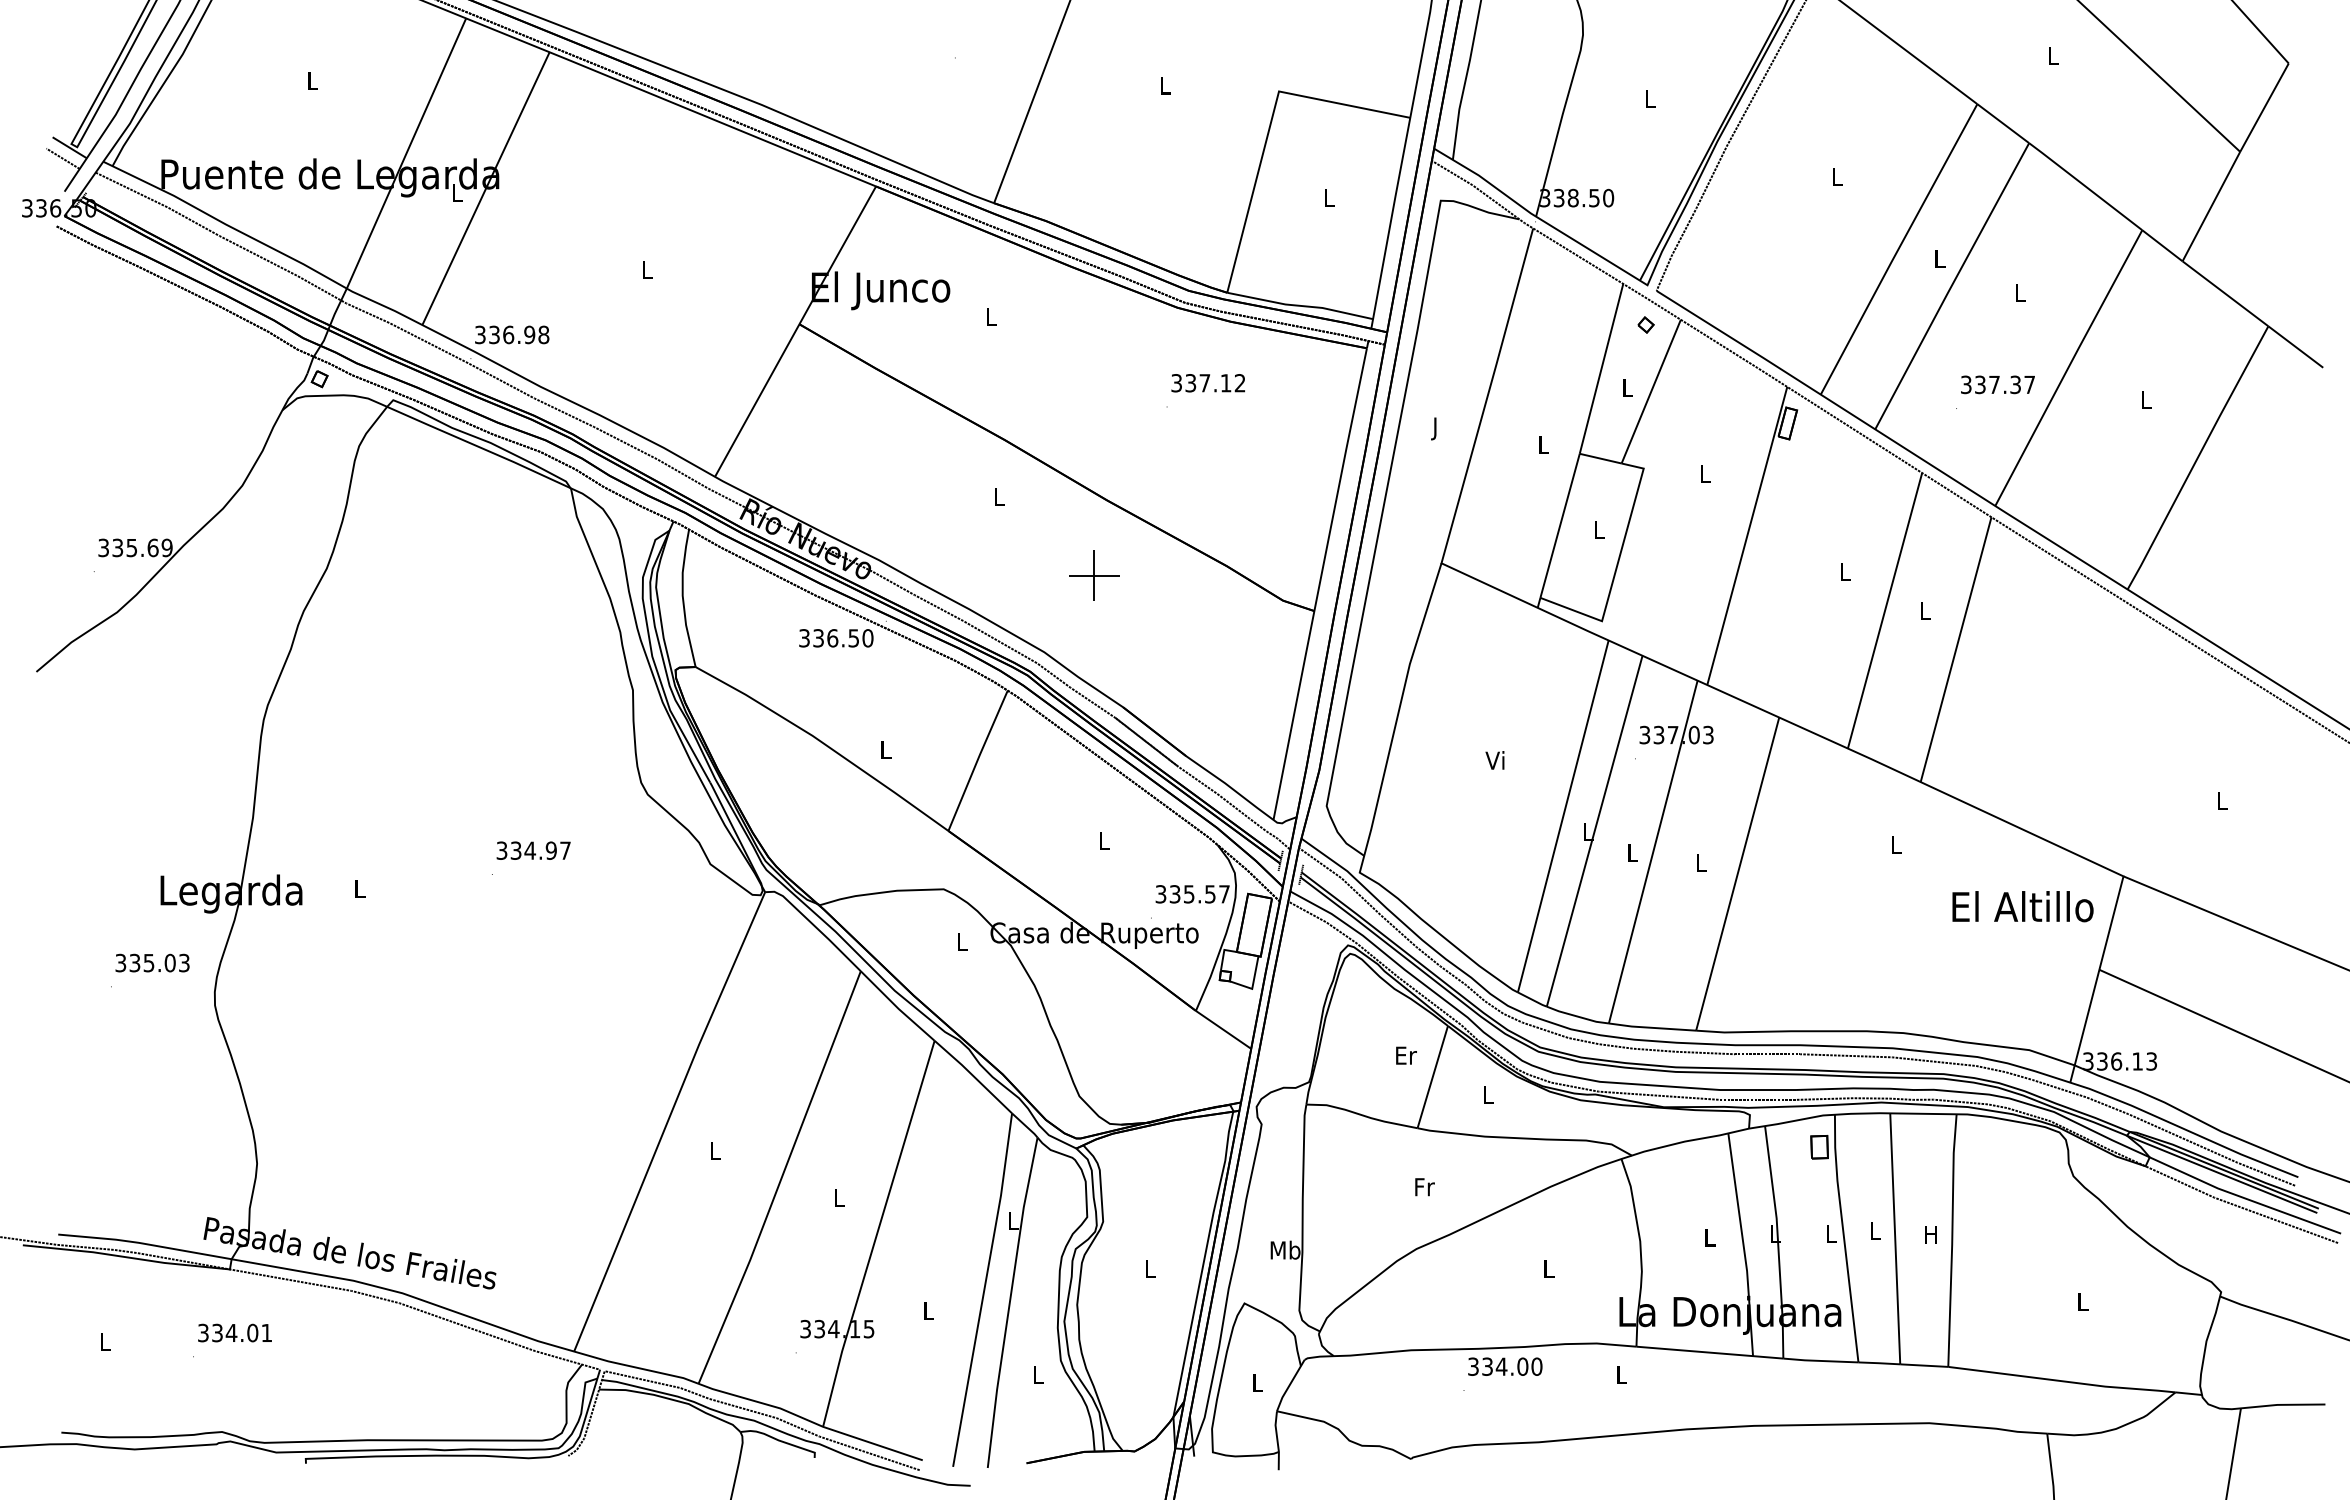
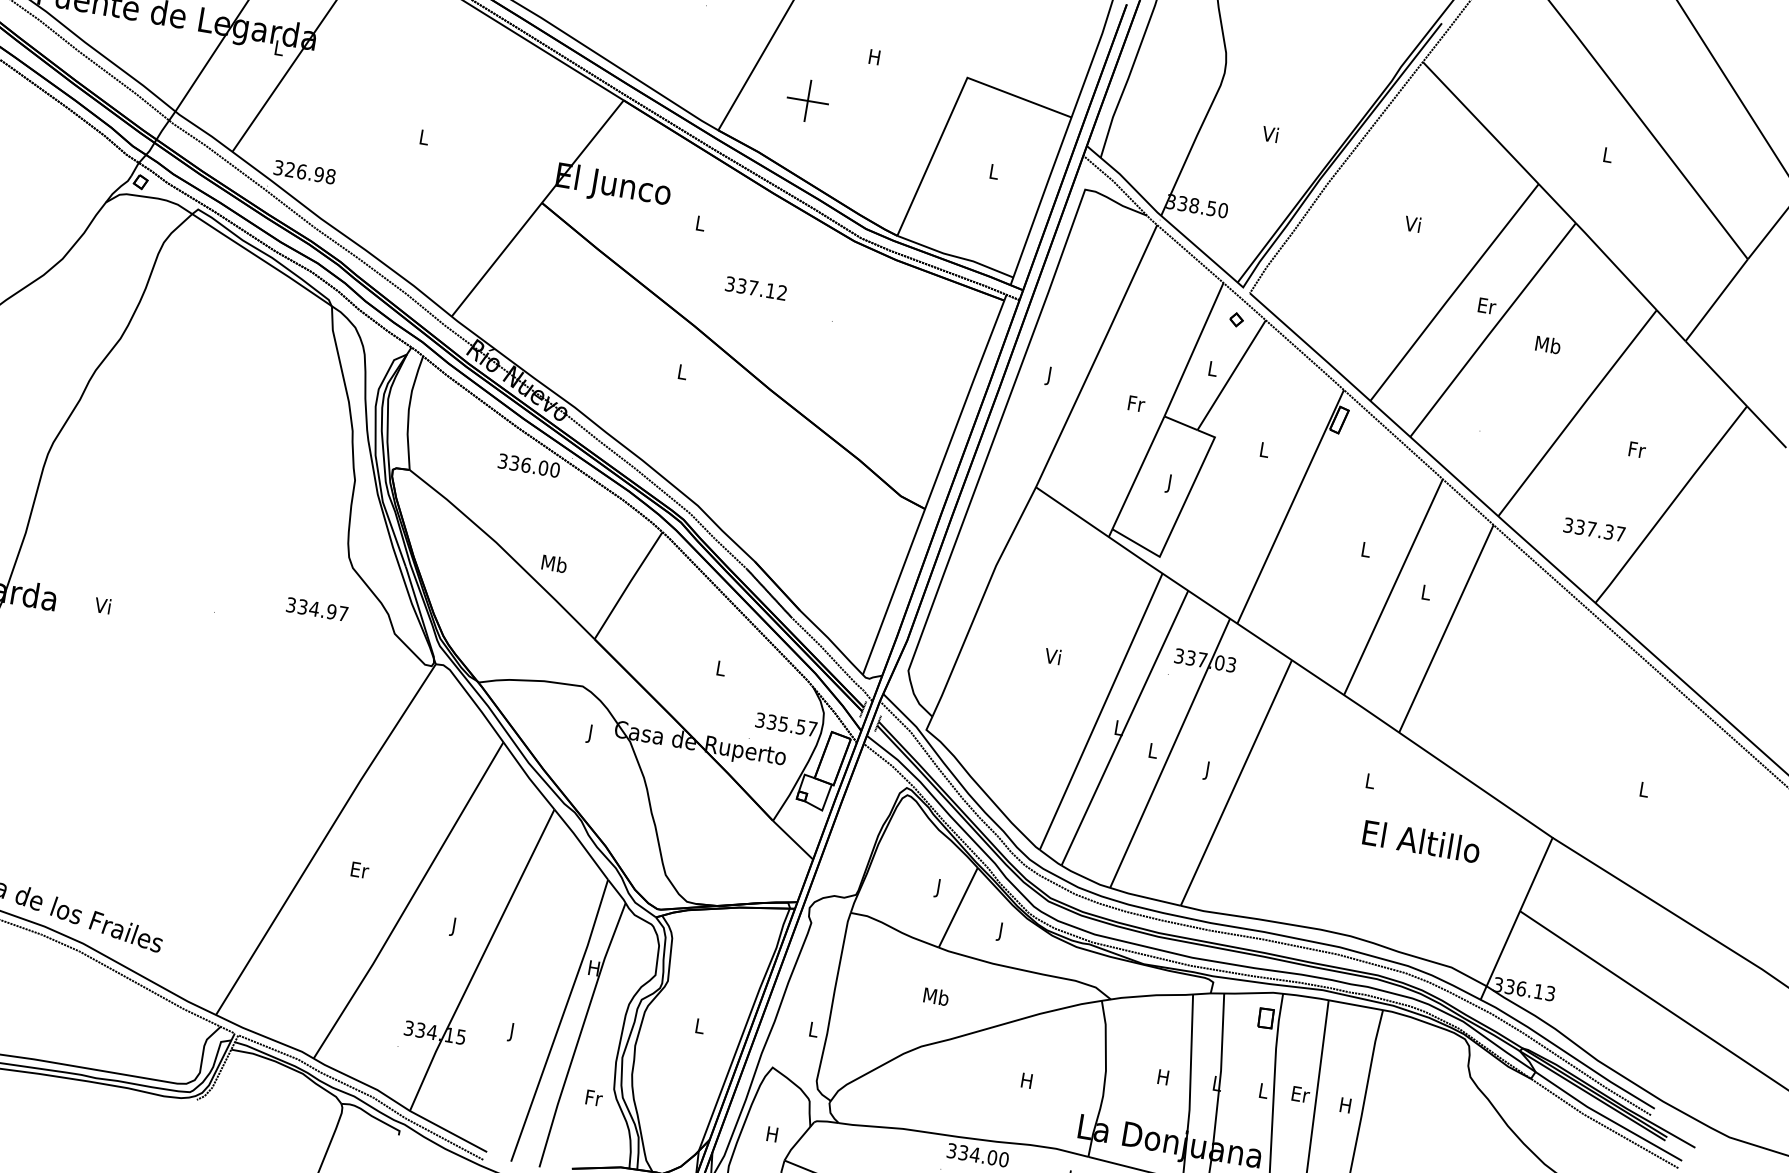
text: (1164, 85) -> (874, 57), L -> H
text: (1648, 98) -> (1269, 134), L -> Vi
text: (1835, 176) -> (1412, 223), L -> Vi
text: (1940, 258) -> (1487, 305), L -> Er
text: (2020, 292) -> (1548, 344), L -> Mb
text: (494, 335) -> (290, 170), 336.98 -> 326.98
text: (1207, 383) -> (755, 288), moved
text: (1997, 384) -> (1594, 529), moved
text: (2146, 399) -> (1637, 449), L -> Fr
text: (1544, 444) -> (1136, 403), L -> Fr
text: (1599, 532) -> (1169, 483), L -> J
part: (1094, 575) -> (807, 100), moved
text: (853, 638) -> (543, 468), 336.50 -> 336.00
text: (885, 749) -> (554, 563), L -> Mb
text: (533, 850) -> (317, 609), moved
text: (1701, 865) -> (1207, 770), L -> J
text: (358, 888) -> (102, 605), L -> Vi
text: (2022, 906) -> (1421, 841), moved
text: (962, 943) -> (590, 733), L -> J
text: (1406, 1057) -> (939, 888), Er -> J
text: (1488, 1097) -> (1001, 932), L -> J
text: (715, 1151) -> (359, 870), L -> Er
text: (1424, 1186) -> (936, 996), Fr -> Mb
text: (839, 1199) -> (454, 926), L -> J
text: (1012, 1220) -> (593, 967), L -> H
text: (1875, 1230) -> (1300, 1094), L -> Er
text: (1709, 1237) -> (1163, 1077), L -> H
text: (1285, 1249) -> (813, 1028), Mb -> L
text: (1548, 1268) -> (1026, 1080), L -> H
text: (928, 1313) -> (512, 1032), L -> J
text: (1038, 1375) -> (593, 1098), L -> Fr
text: (1257, 1382) -> (772, 1134), L -> H

